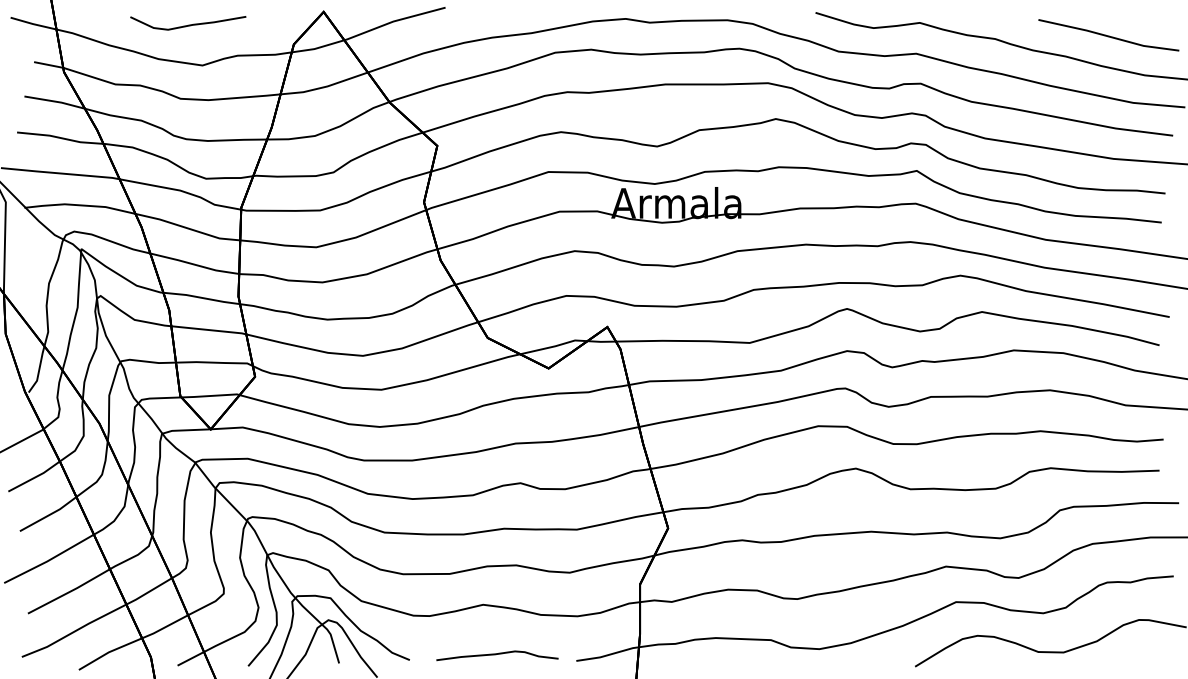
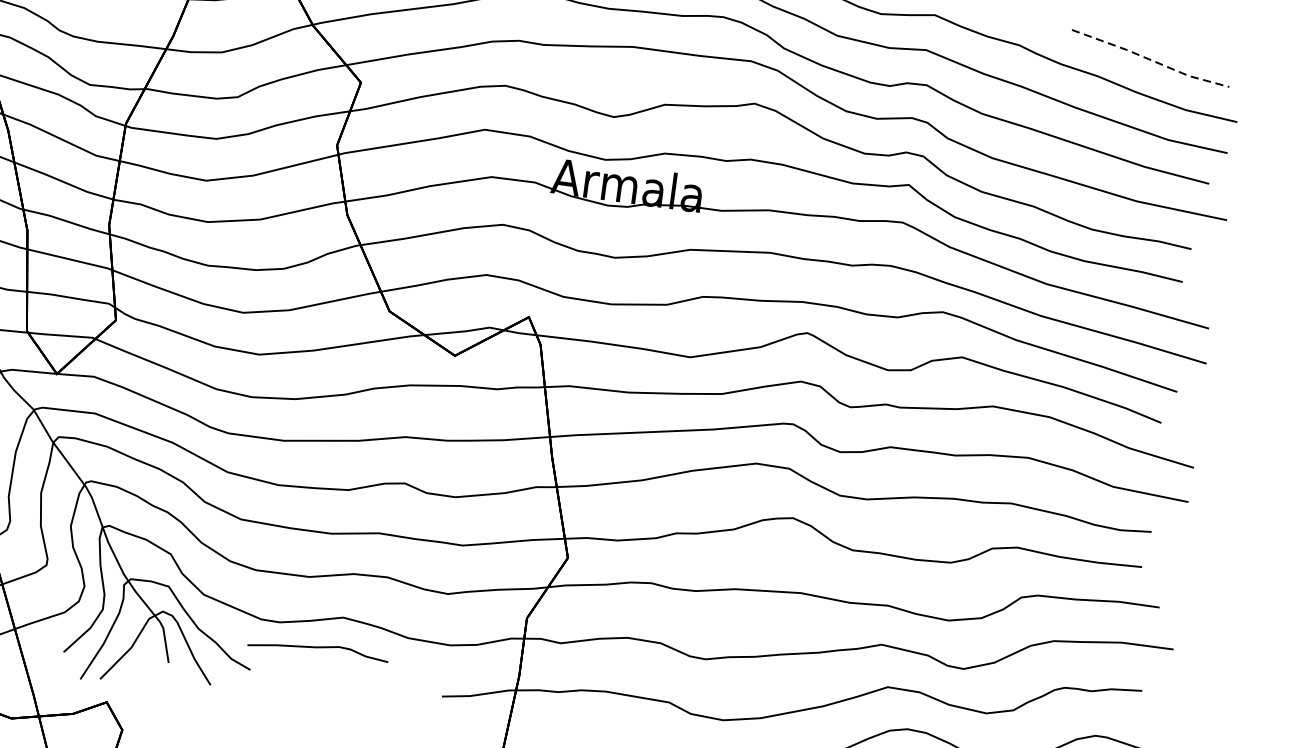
line: (1109, 36) -> (1151, 59), solid -> dashed
curve: (497, 654) -> (318, 647), moved

